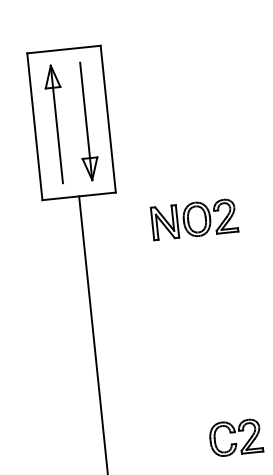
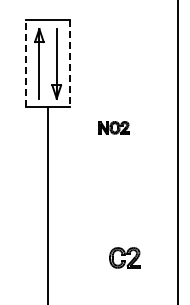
line: (107, 120) -> (69, 64), solid -> dashed
line: (35, 126) -> (26, 63), solid -> dashed
part: (193, 219) -> (113, 127), size x0.6

